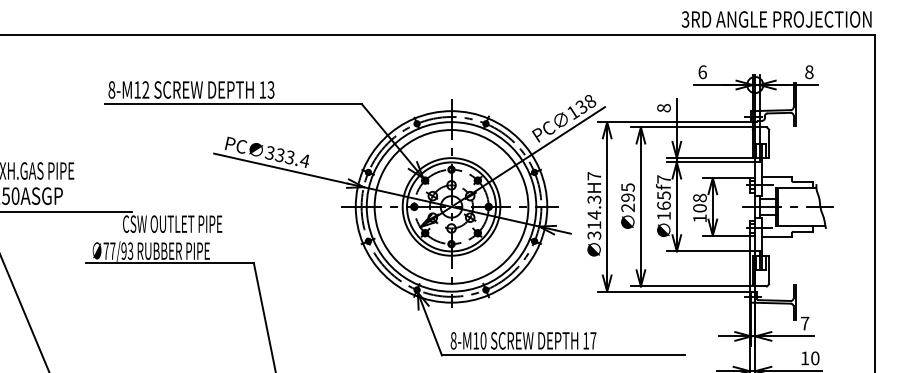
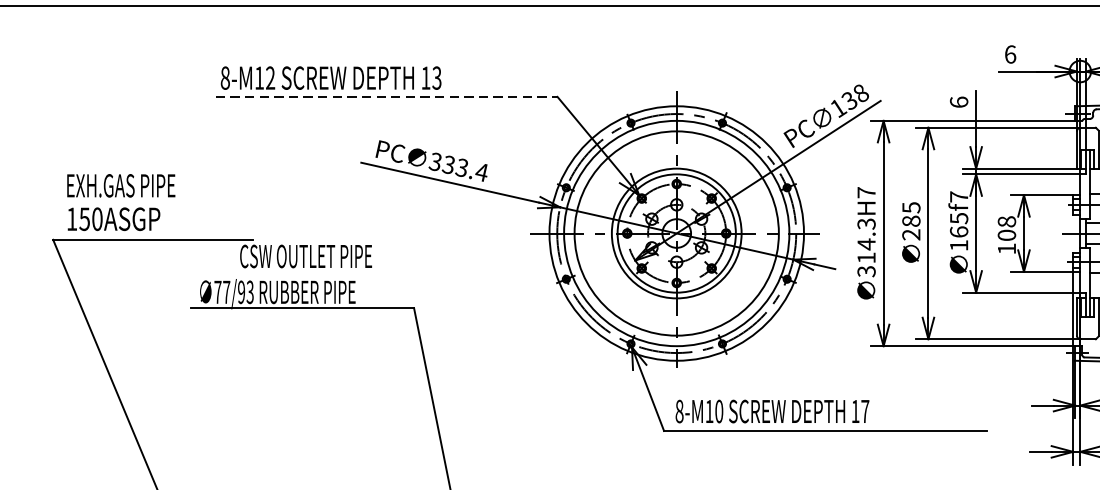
line: (233, 104) -> (387, 97), solid -> dashed
text: (663, 107) -> (958, 101), 8 -> 6
text: (627, 197) -> (910, 221), 295 -> 285

